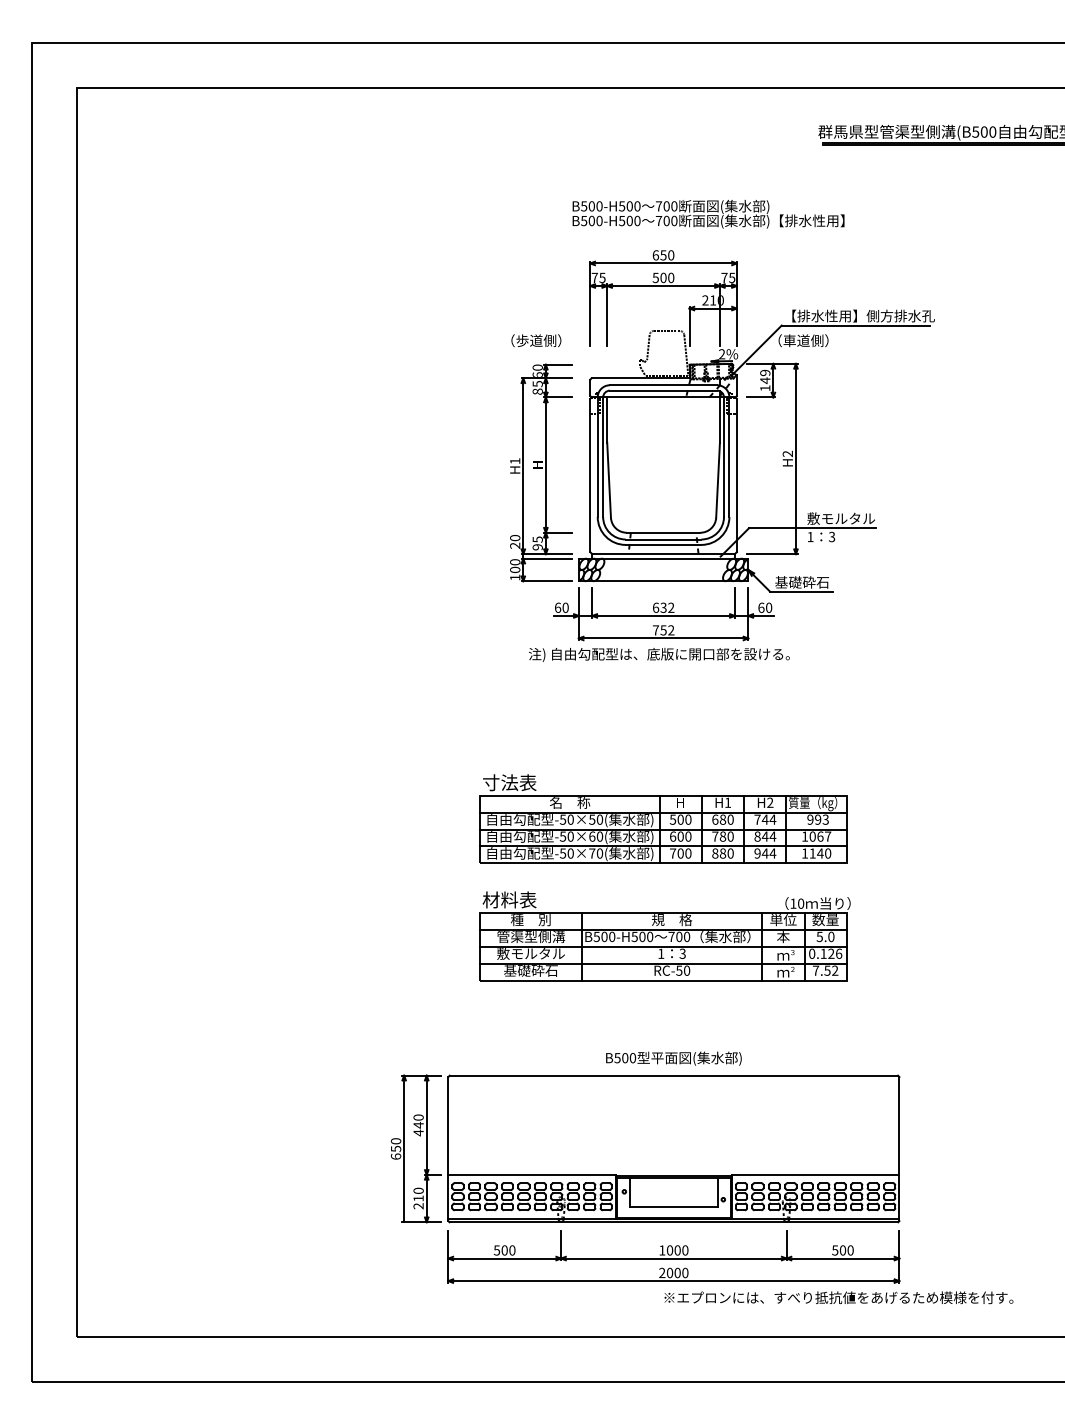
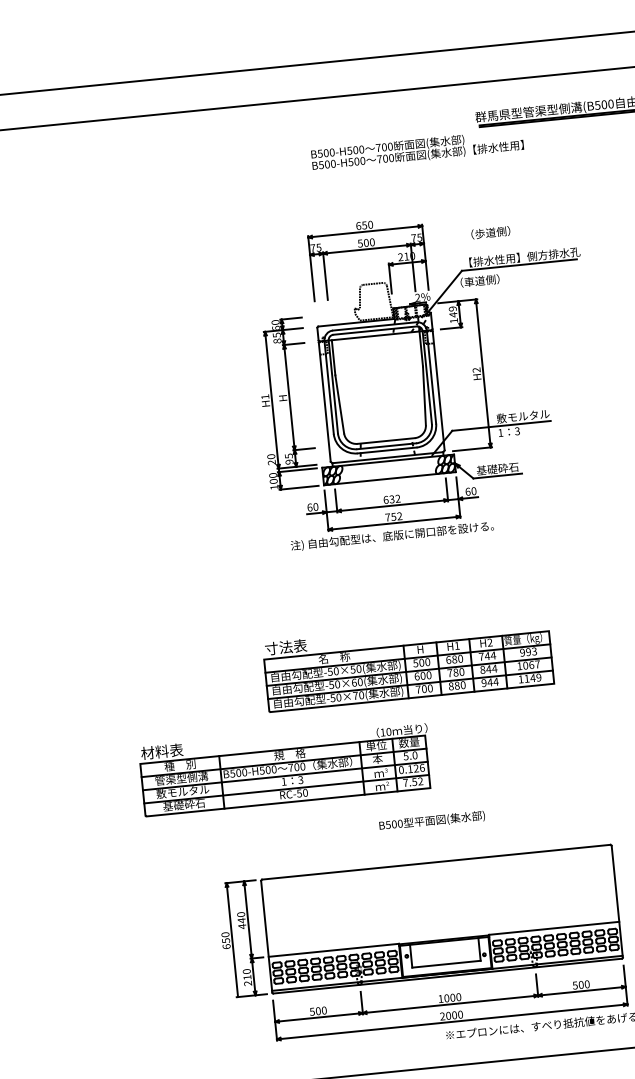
text: (708, 214) -> (417, 150), moved
text: (536, 340) -> (490, 232), moved
text: (828, 853) -> (539, 677), 1140 -> 1149
part: (664, 936) -> (285, 768), moved
text: (673, 1058) -> (431, 820), moved

